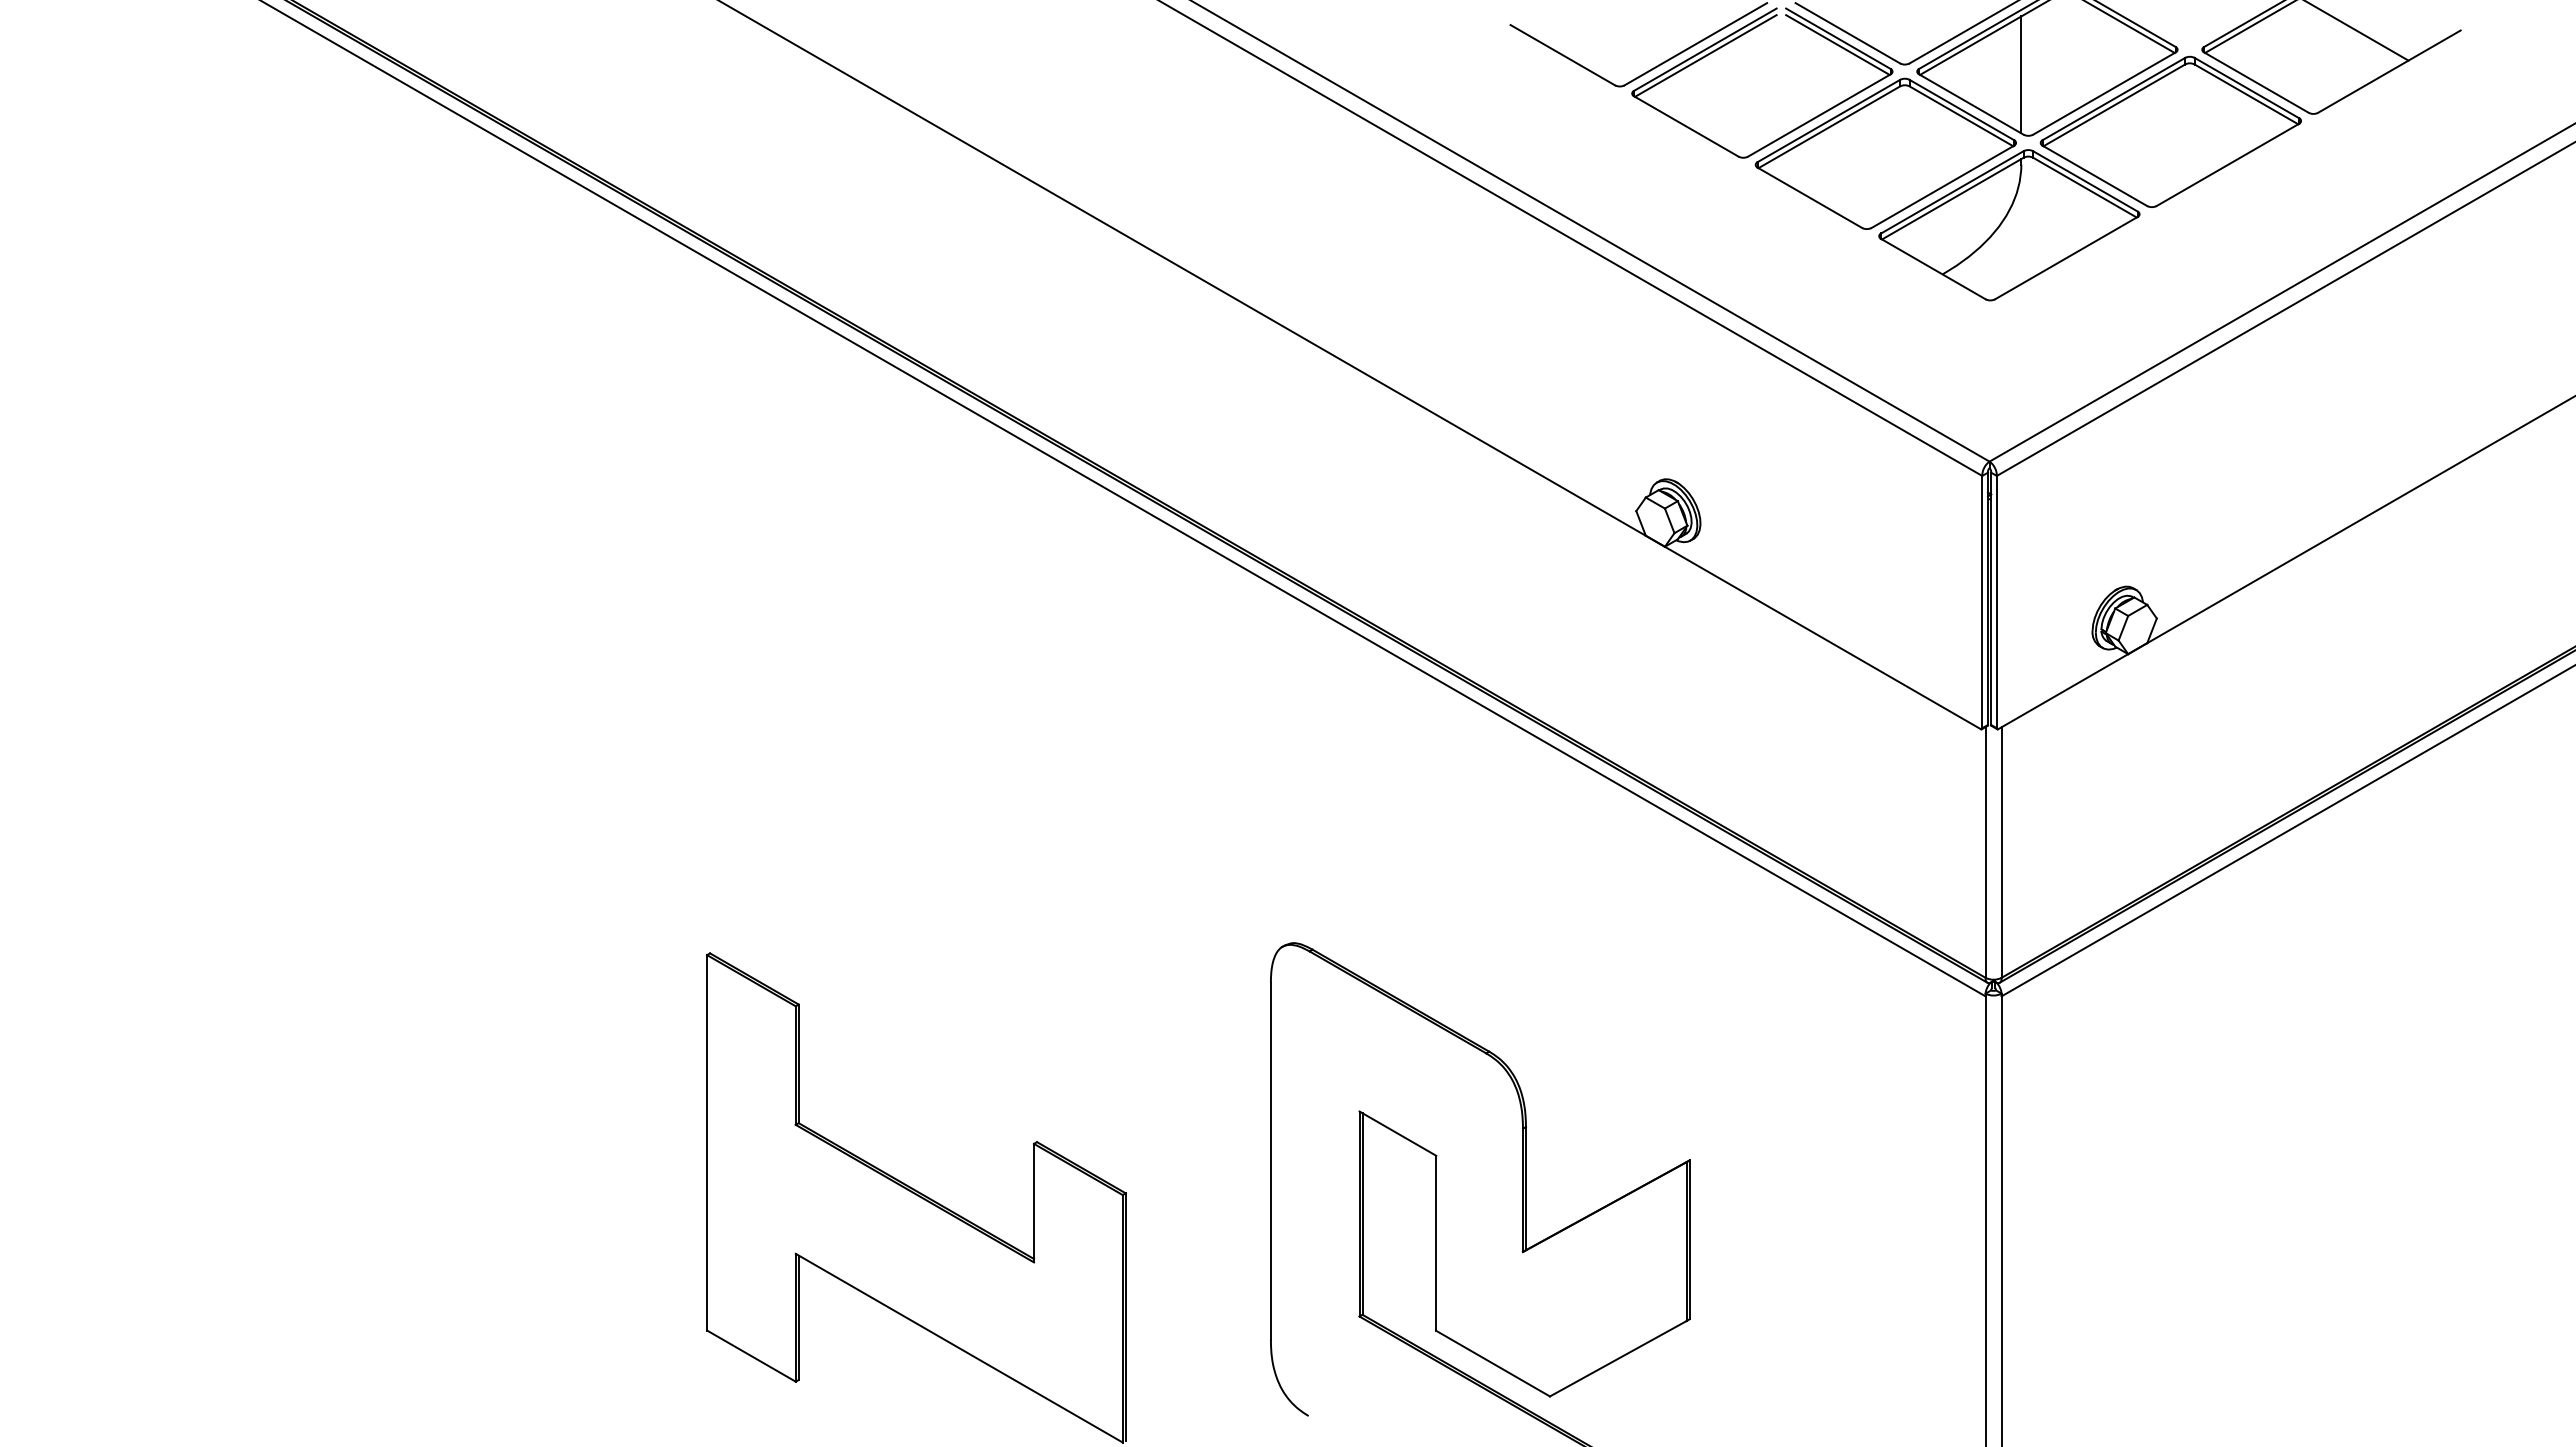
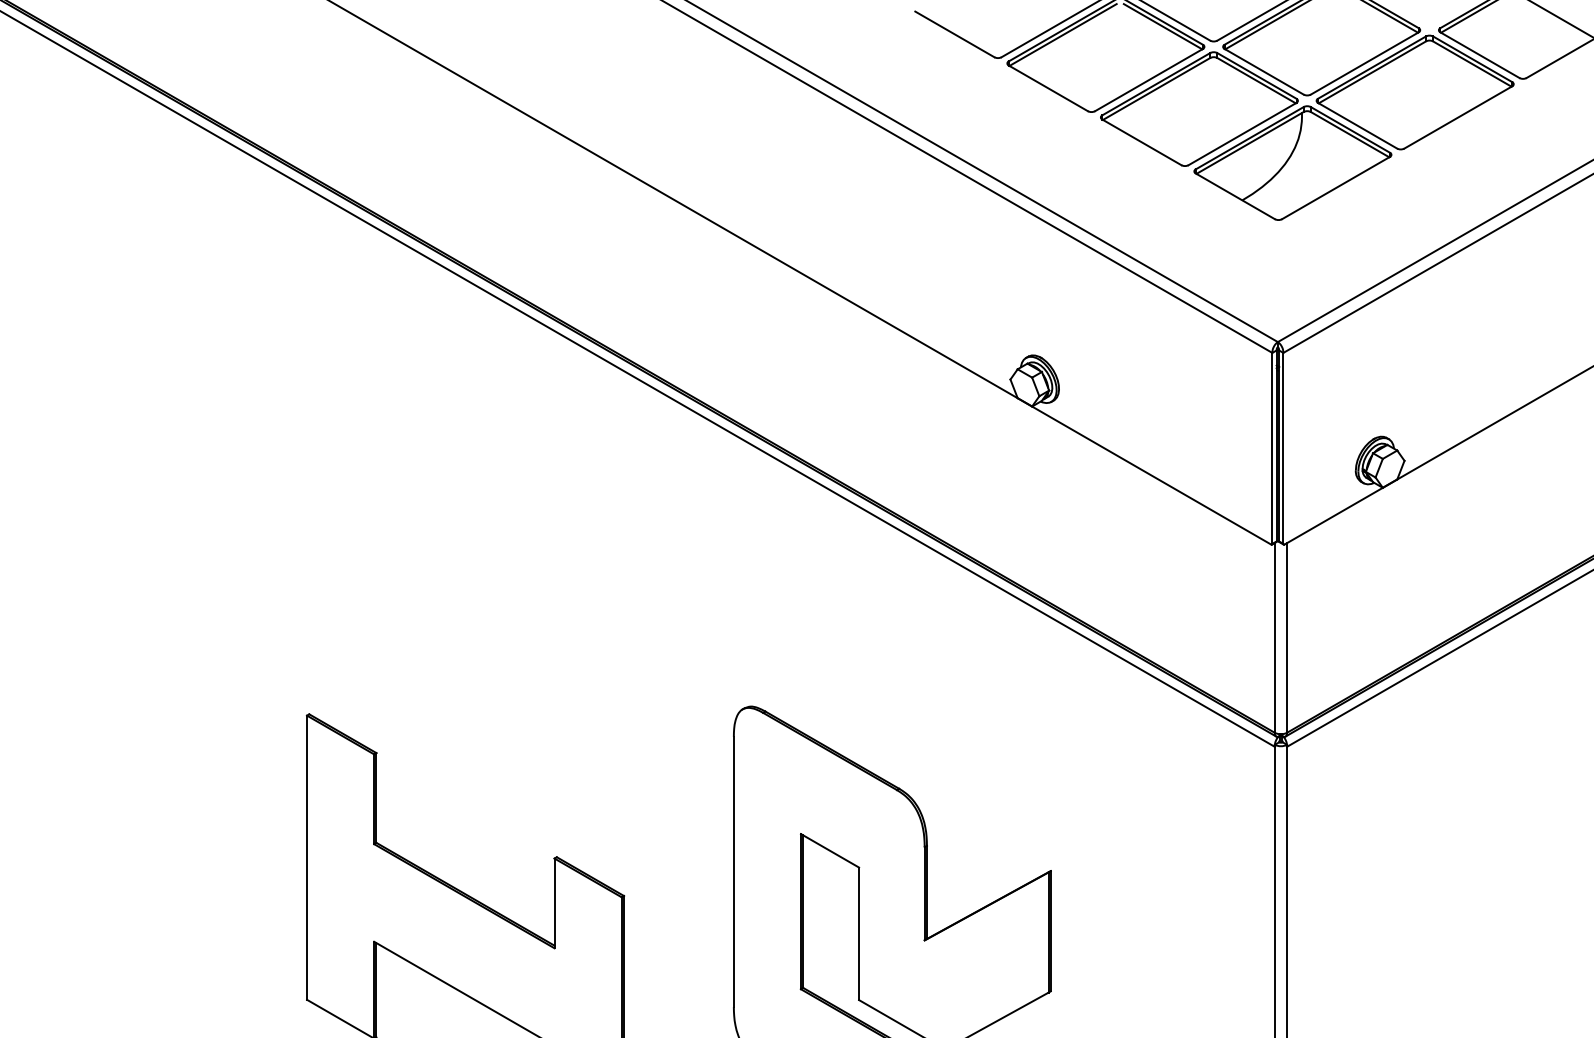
line: (2021, 74) -> (1302, 49), removed

